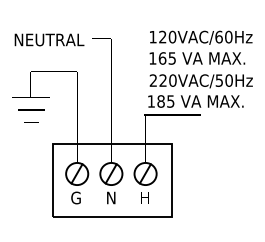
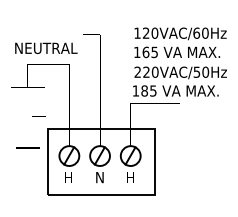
text: (49, 39) -> (46, 47), moved
line: (31, 109) -> (28, 147), moved
line: (31, 122) -> (39, 116), moved
text: (75, 197) -> (67, 177), G -> H

